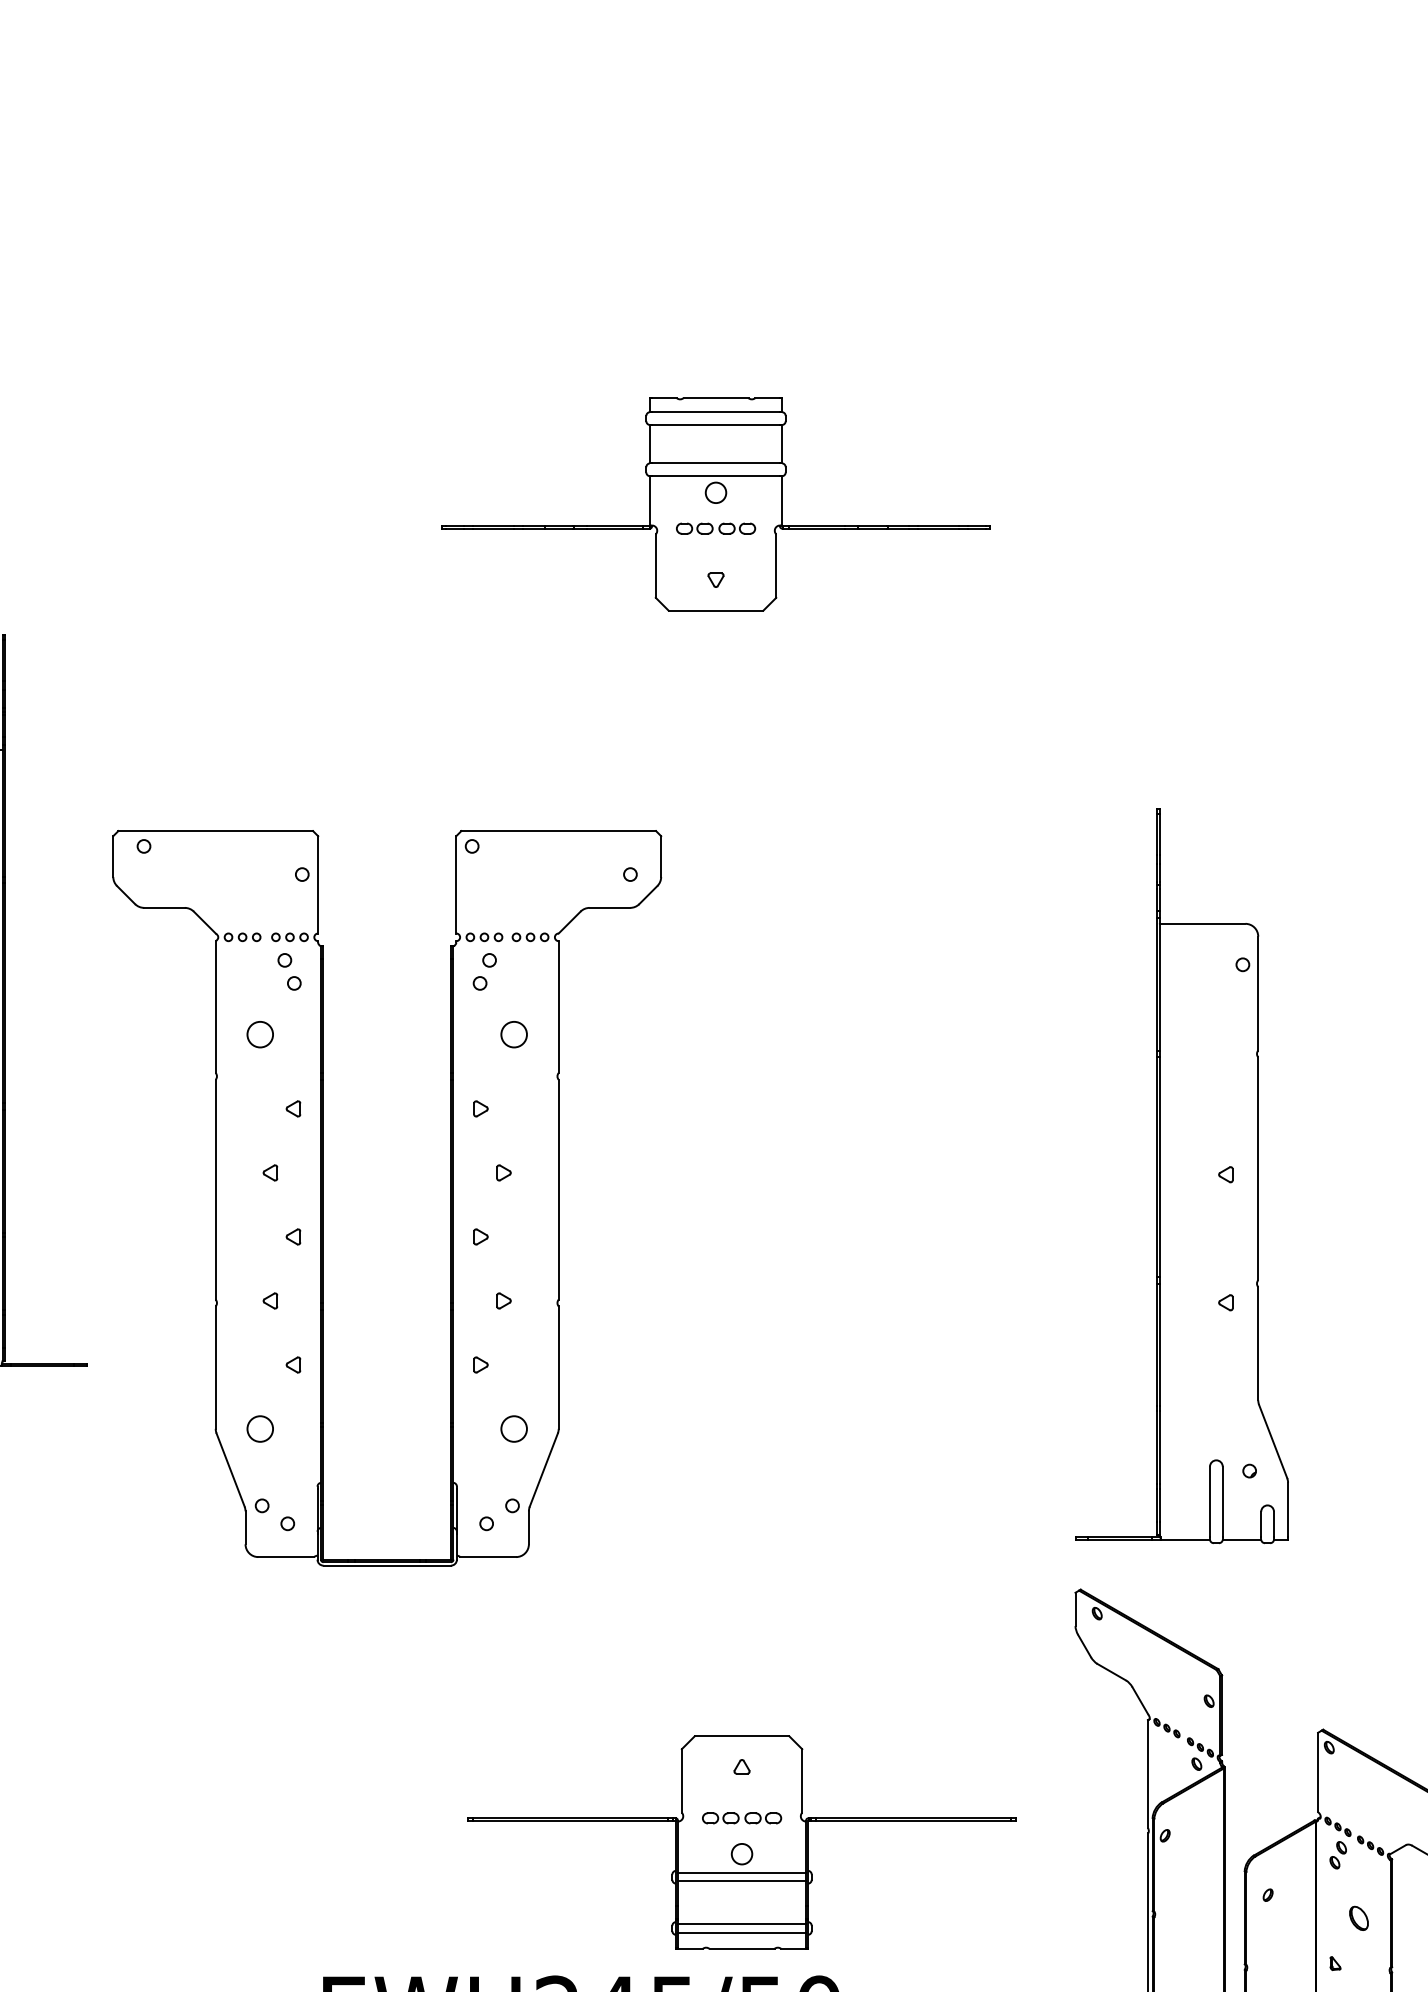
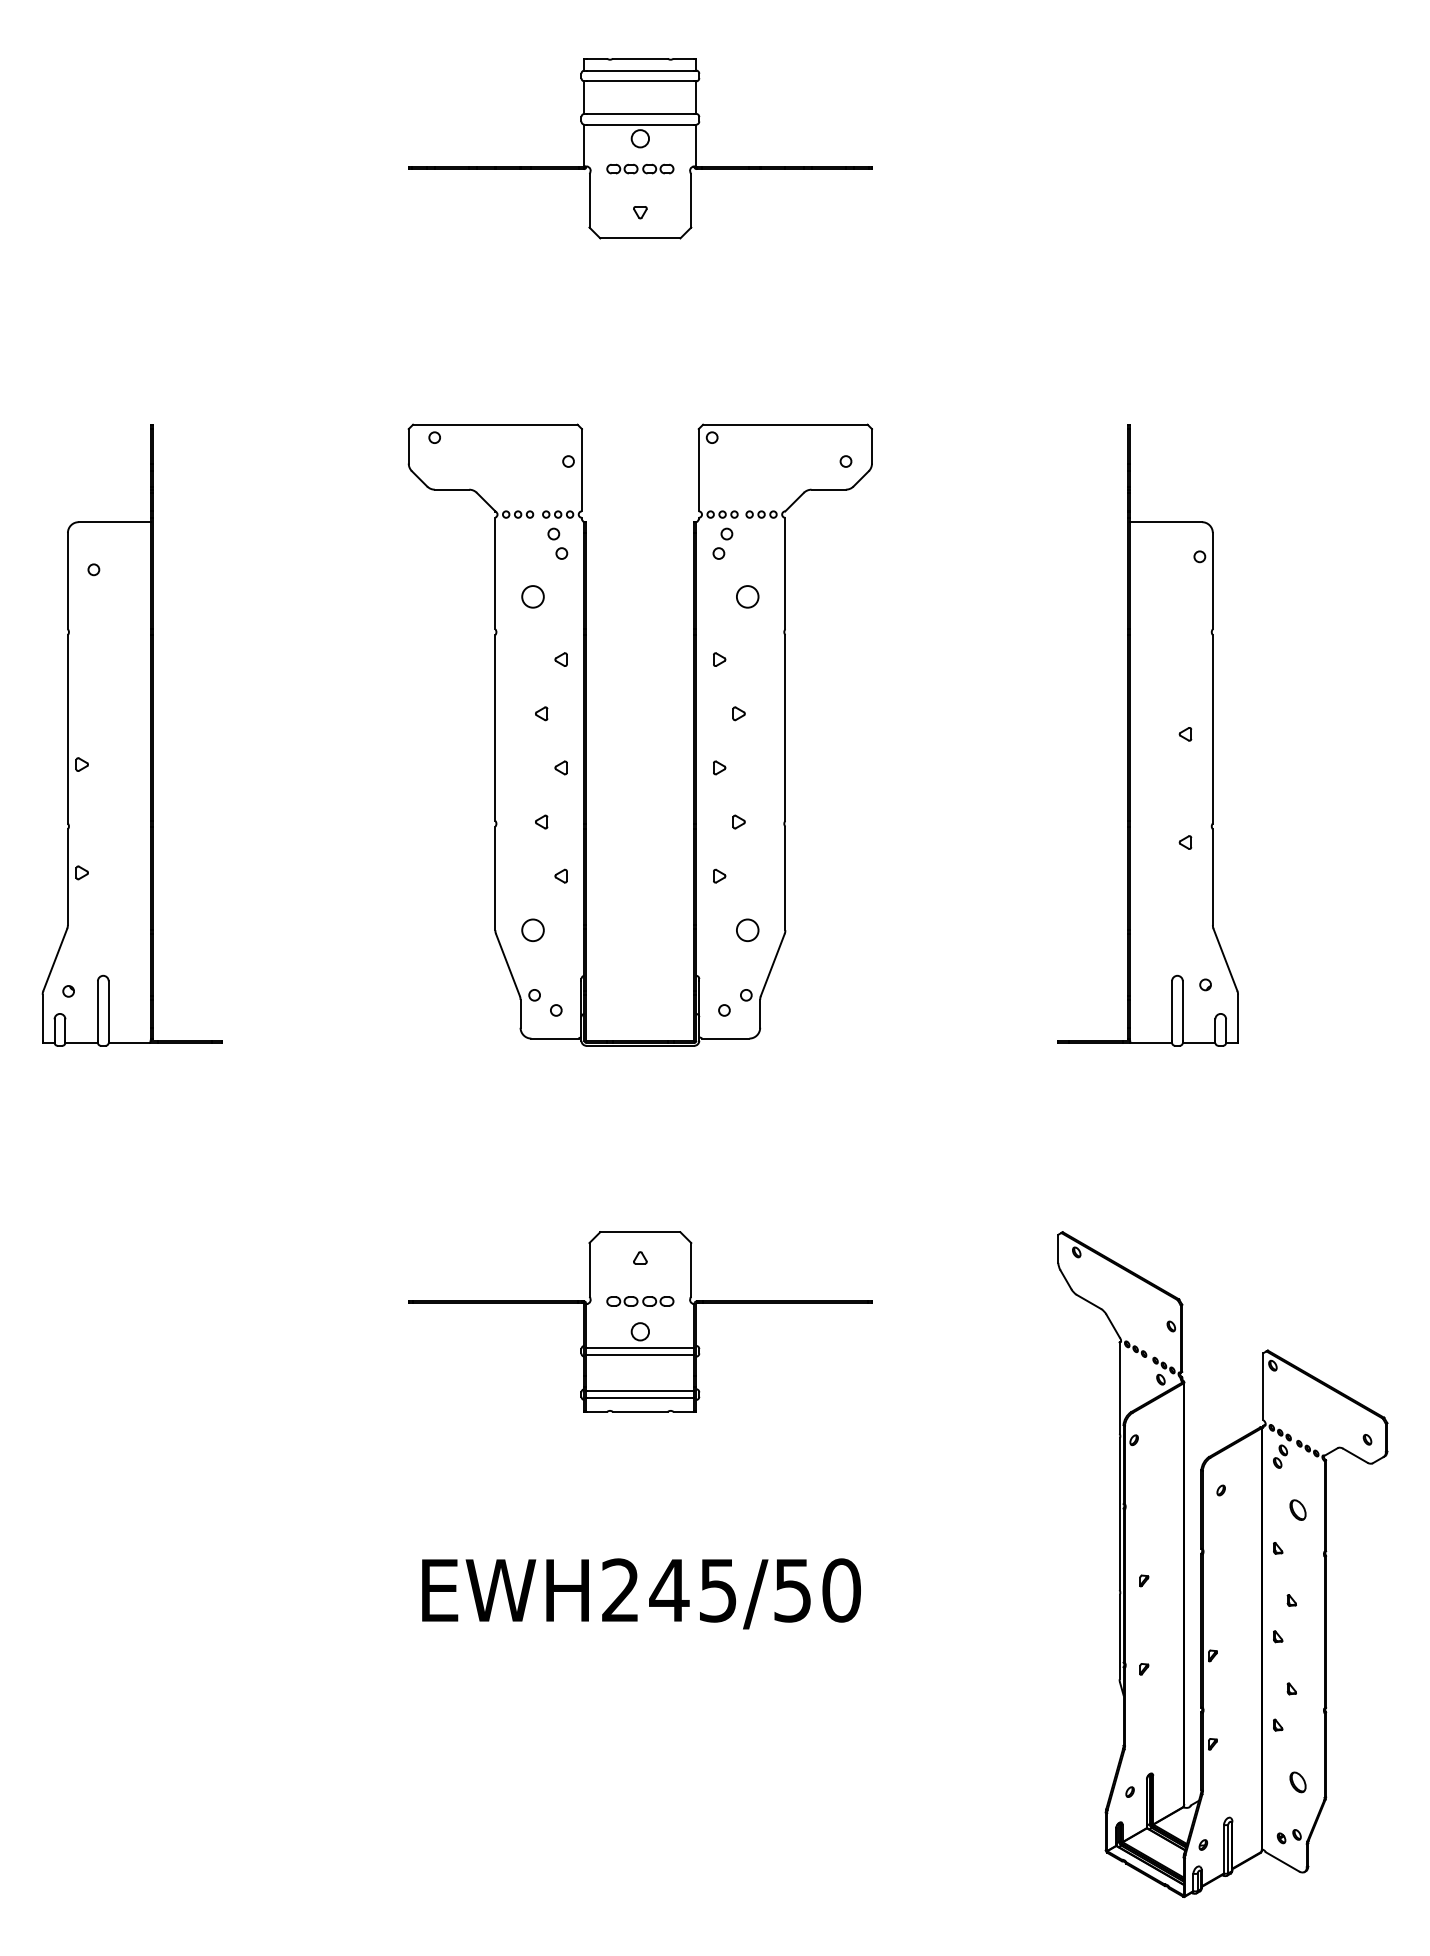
part: (716, 504) -> (640, 148), moved
part: (1180, 1176) -> (1147, 735), moved
part: (323, 1197) -> (586, 734), moved
part: (742, 1841) -> (640, 1321), moved

